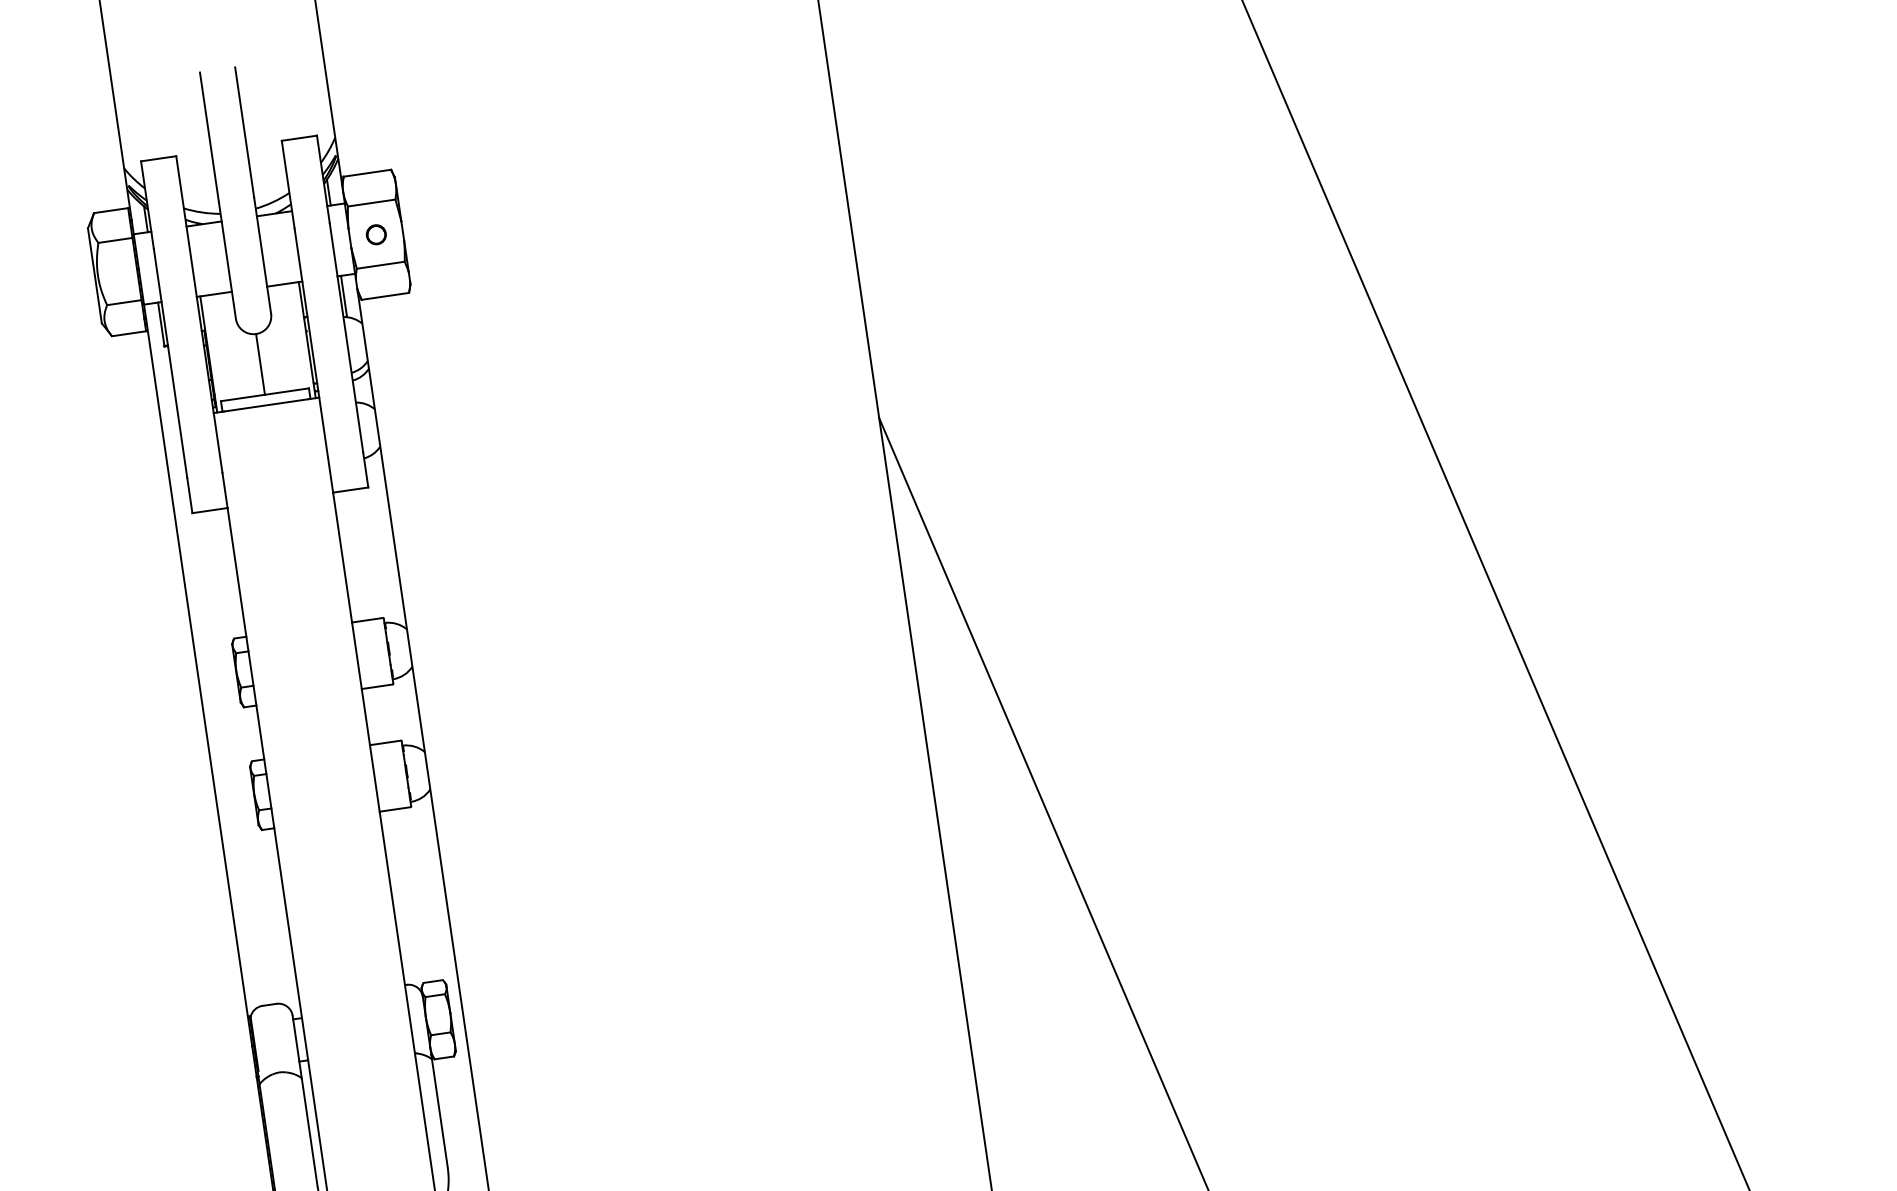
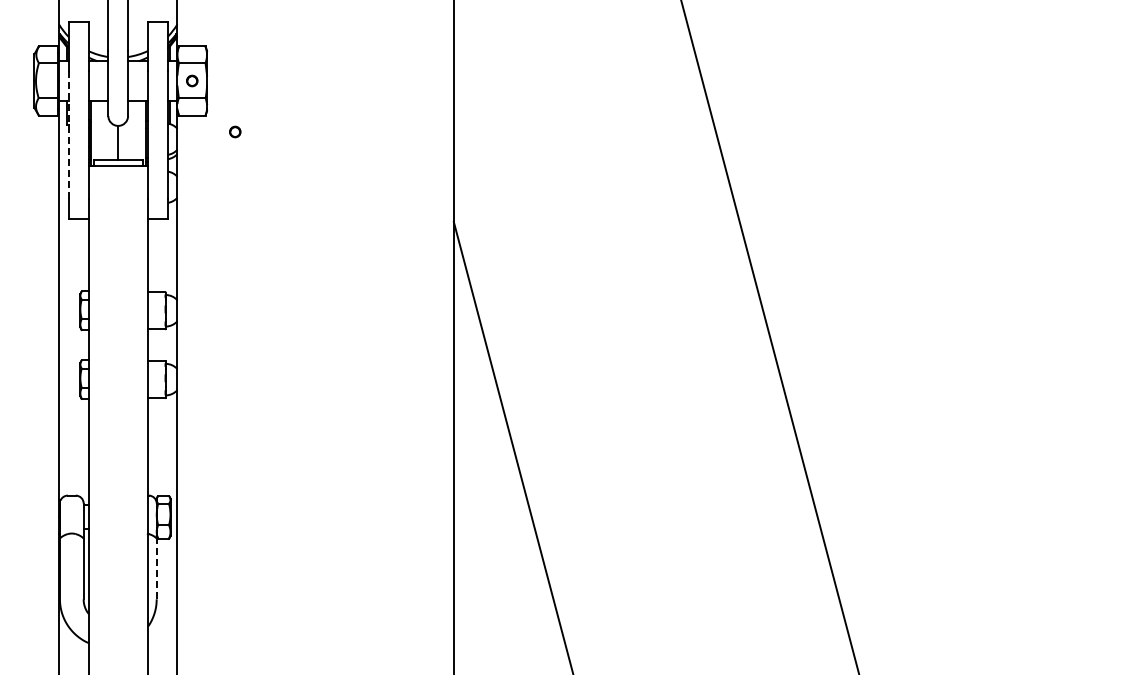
part: (466, 313) -> (235, 131), added
line: (169, 364) -> (68, 135), solid -> dashed
line: (439, 1112) -> (156, 568), solid -> dashed

